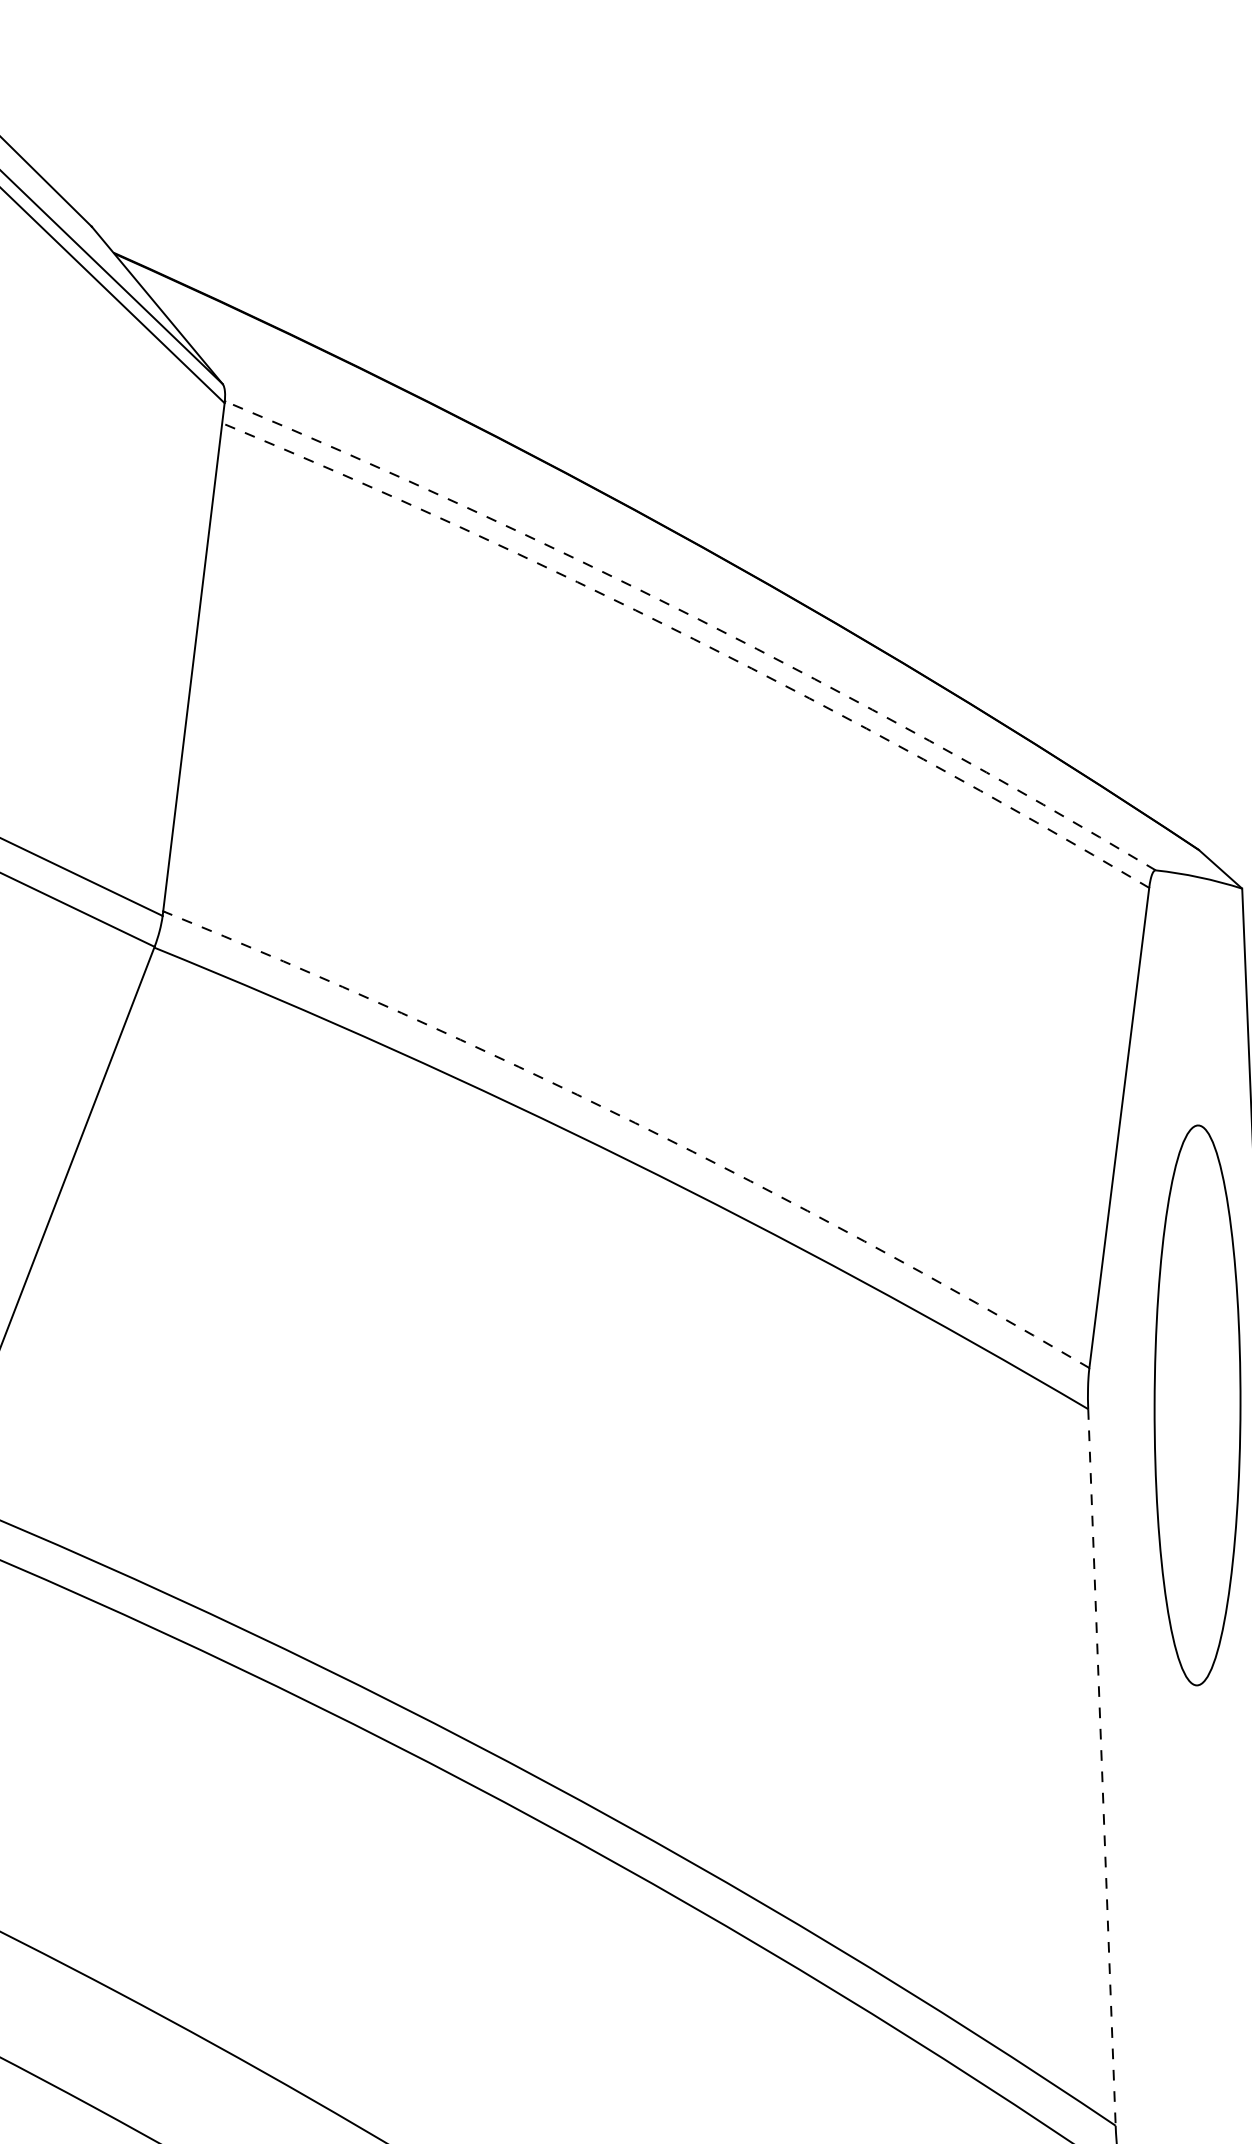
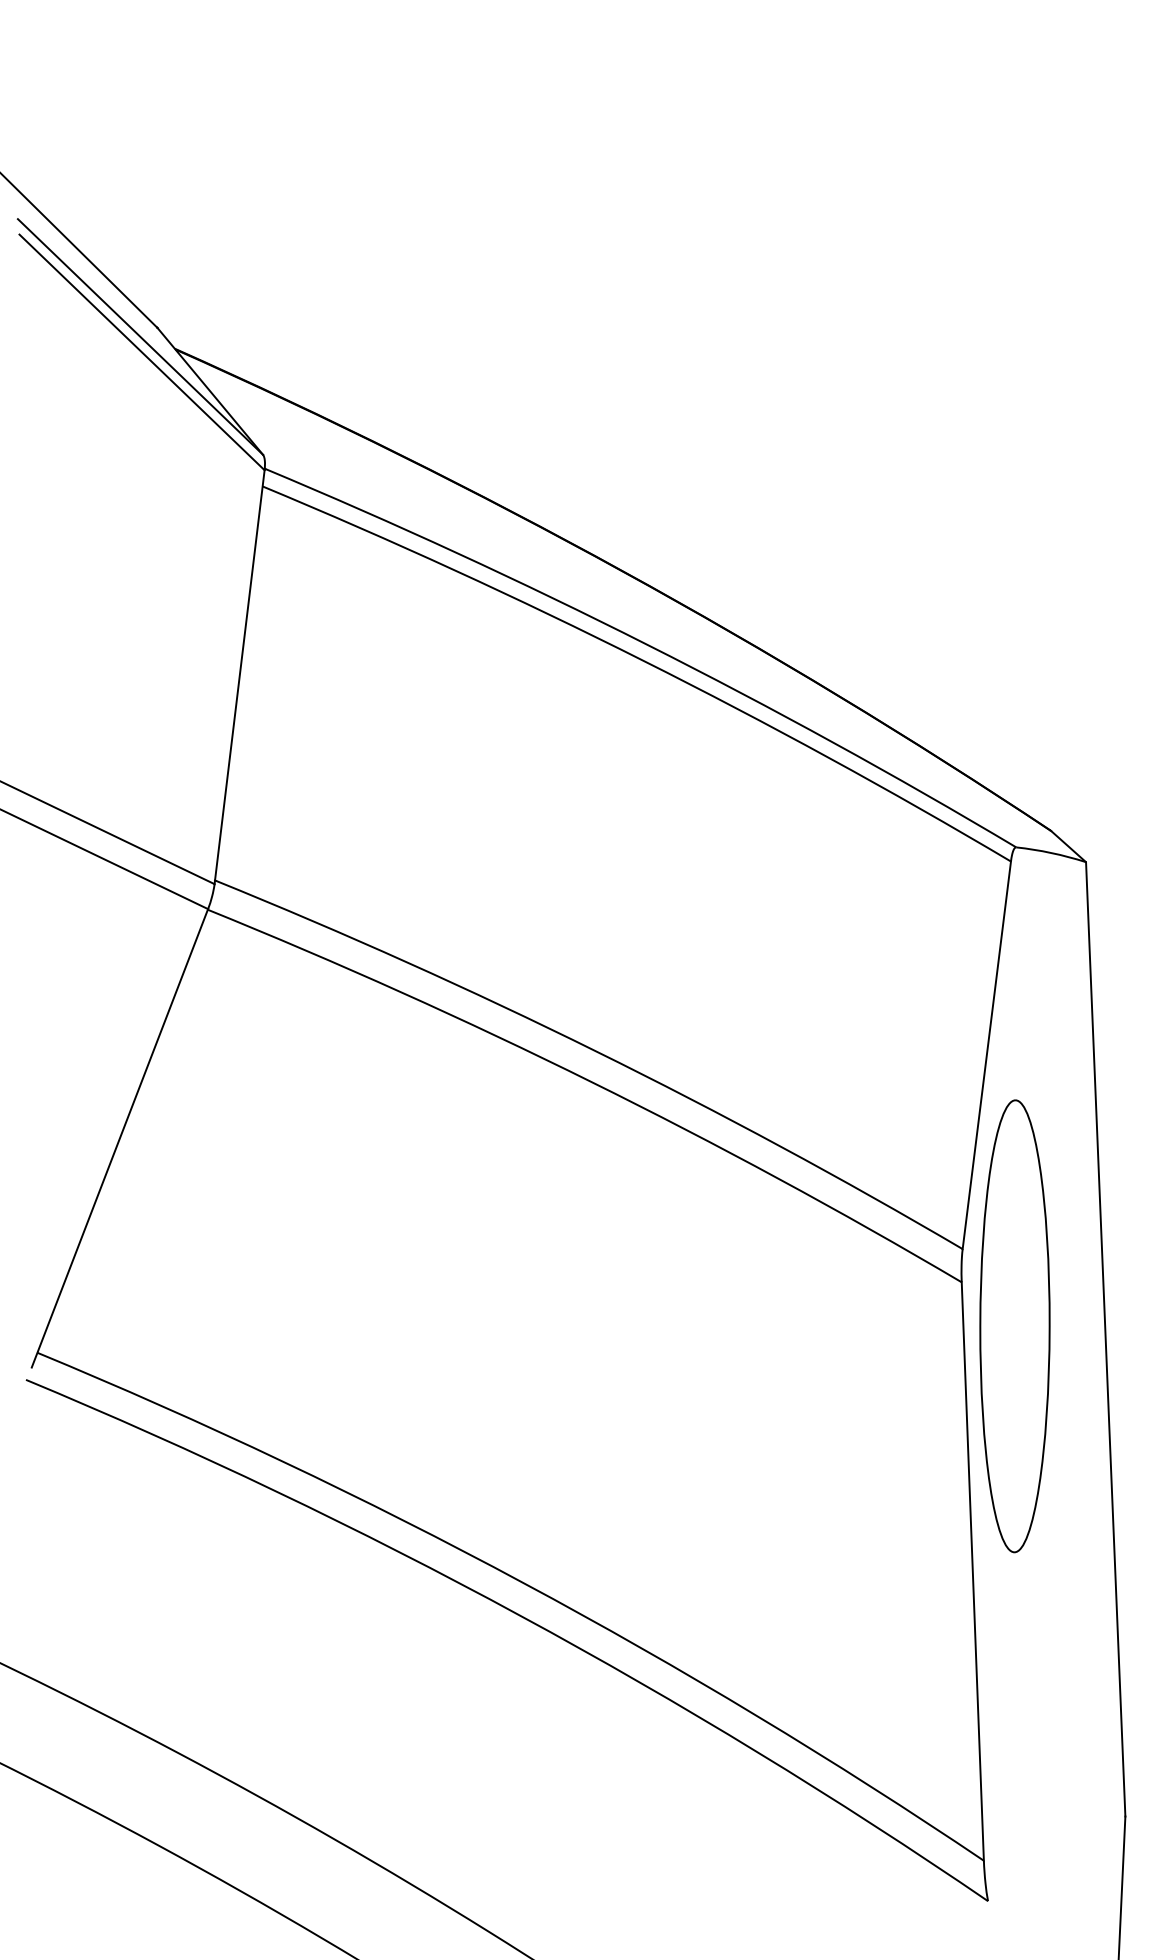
arc: (698, 619) -> (647, 644), dashed -> solid
arc: (693, 638) -> (643, 660), dashed -> solid
arc: (635, 1123) -> (596, 1051), dashed -> solid
part: (1196, 1405) -> (1014, 1326), moved
line: (1101, 1768) -> (972, 1572), dashed -> solid

